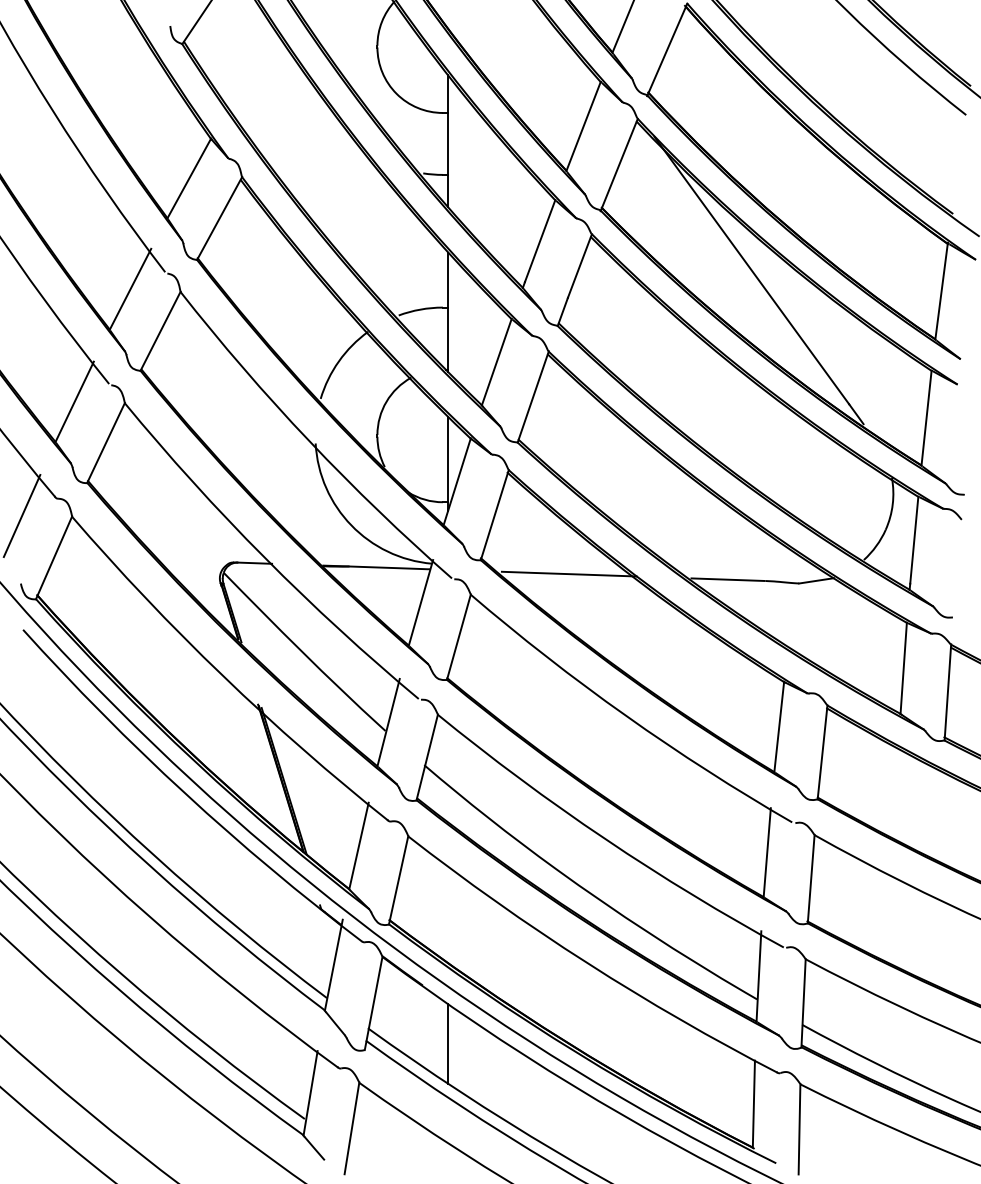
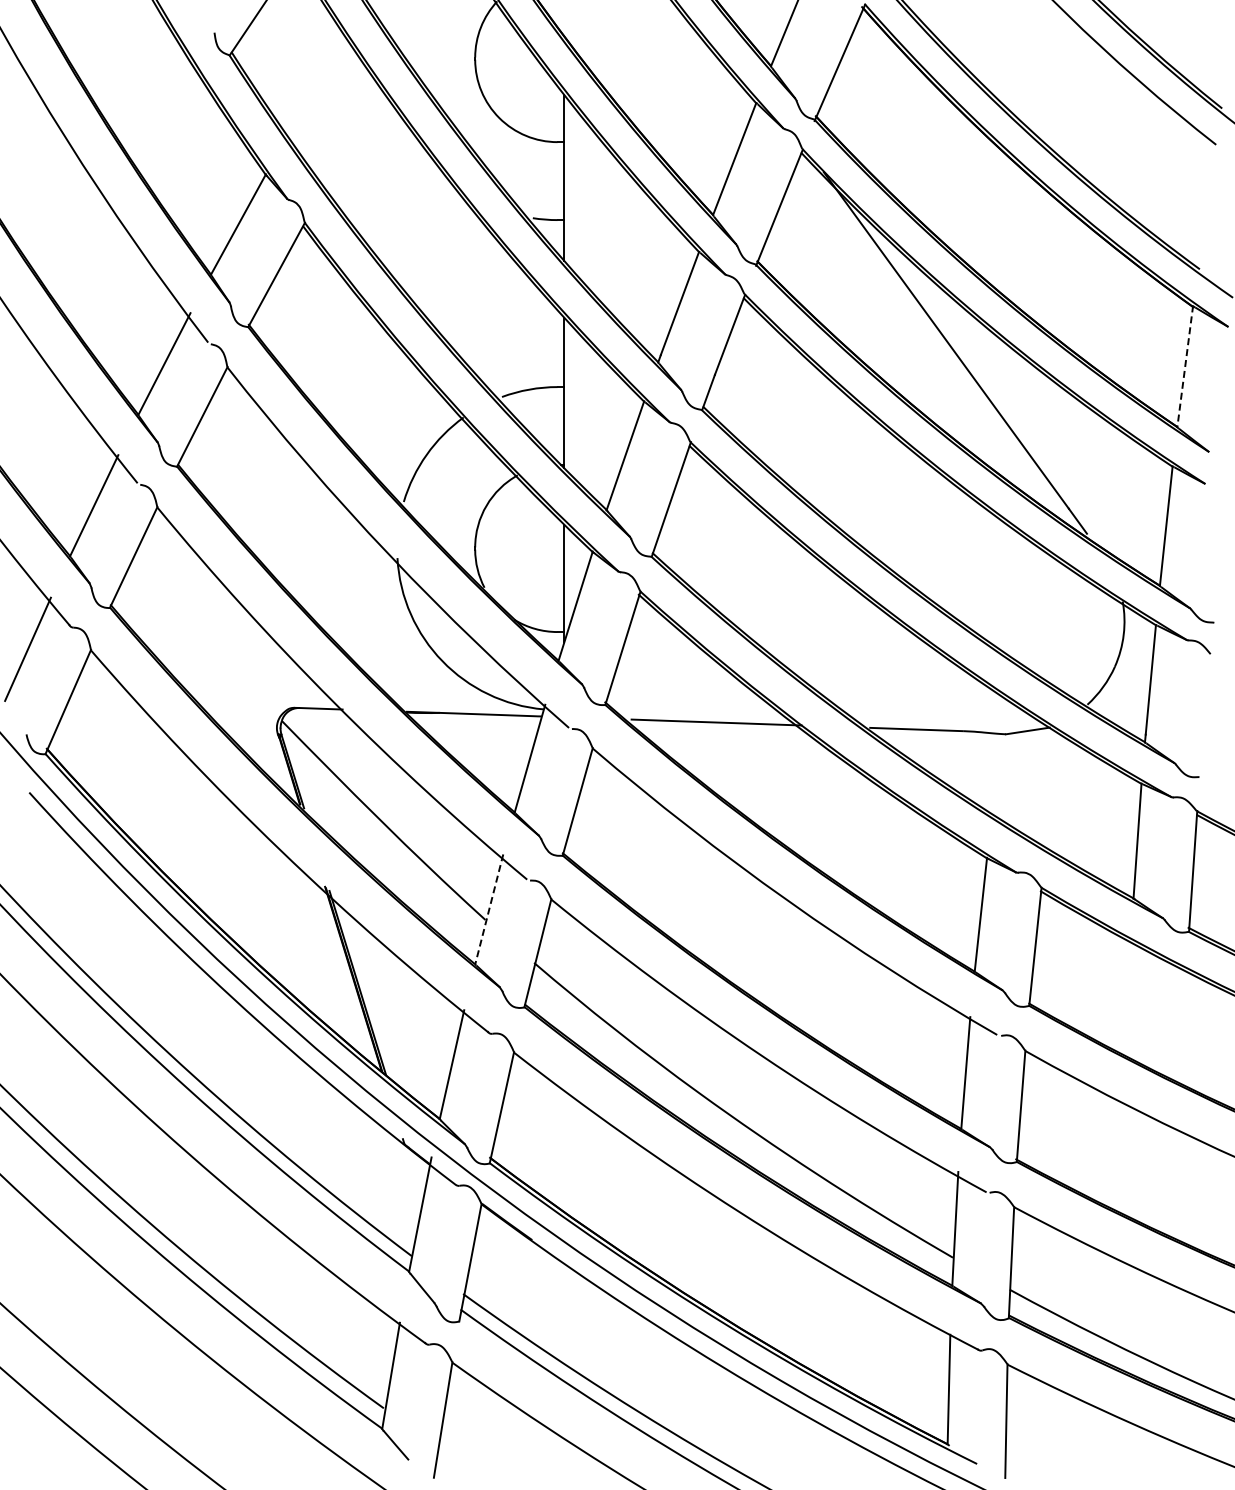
line: (941, 291) -> (1185, 366), solid -> dashed
line: (388, 722) -> (489, 909), solid -> dashed
line: (448, 1043) -> (564, 1313), removed

